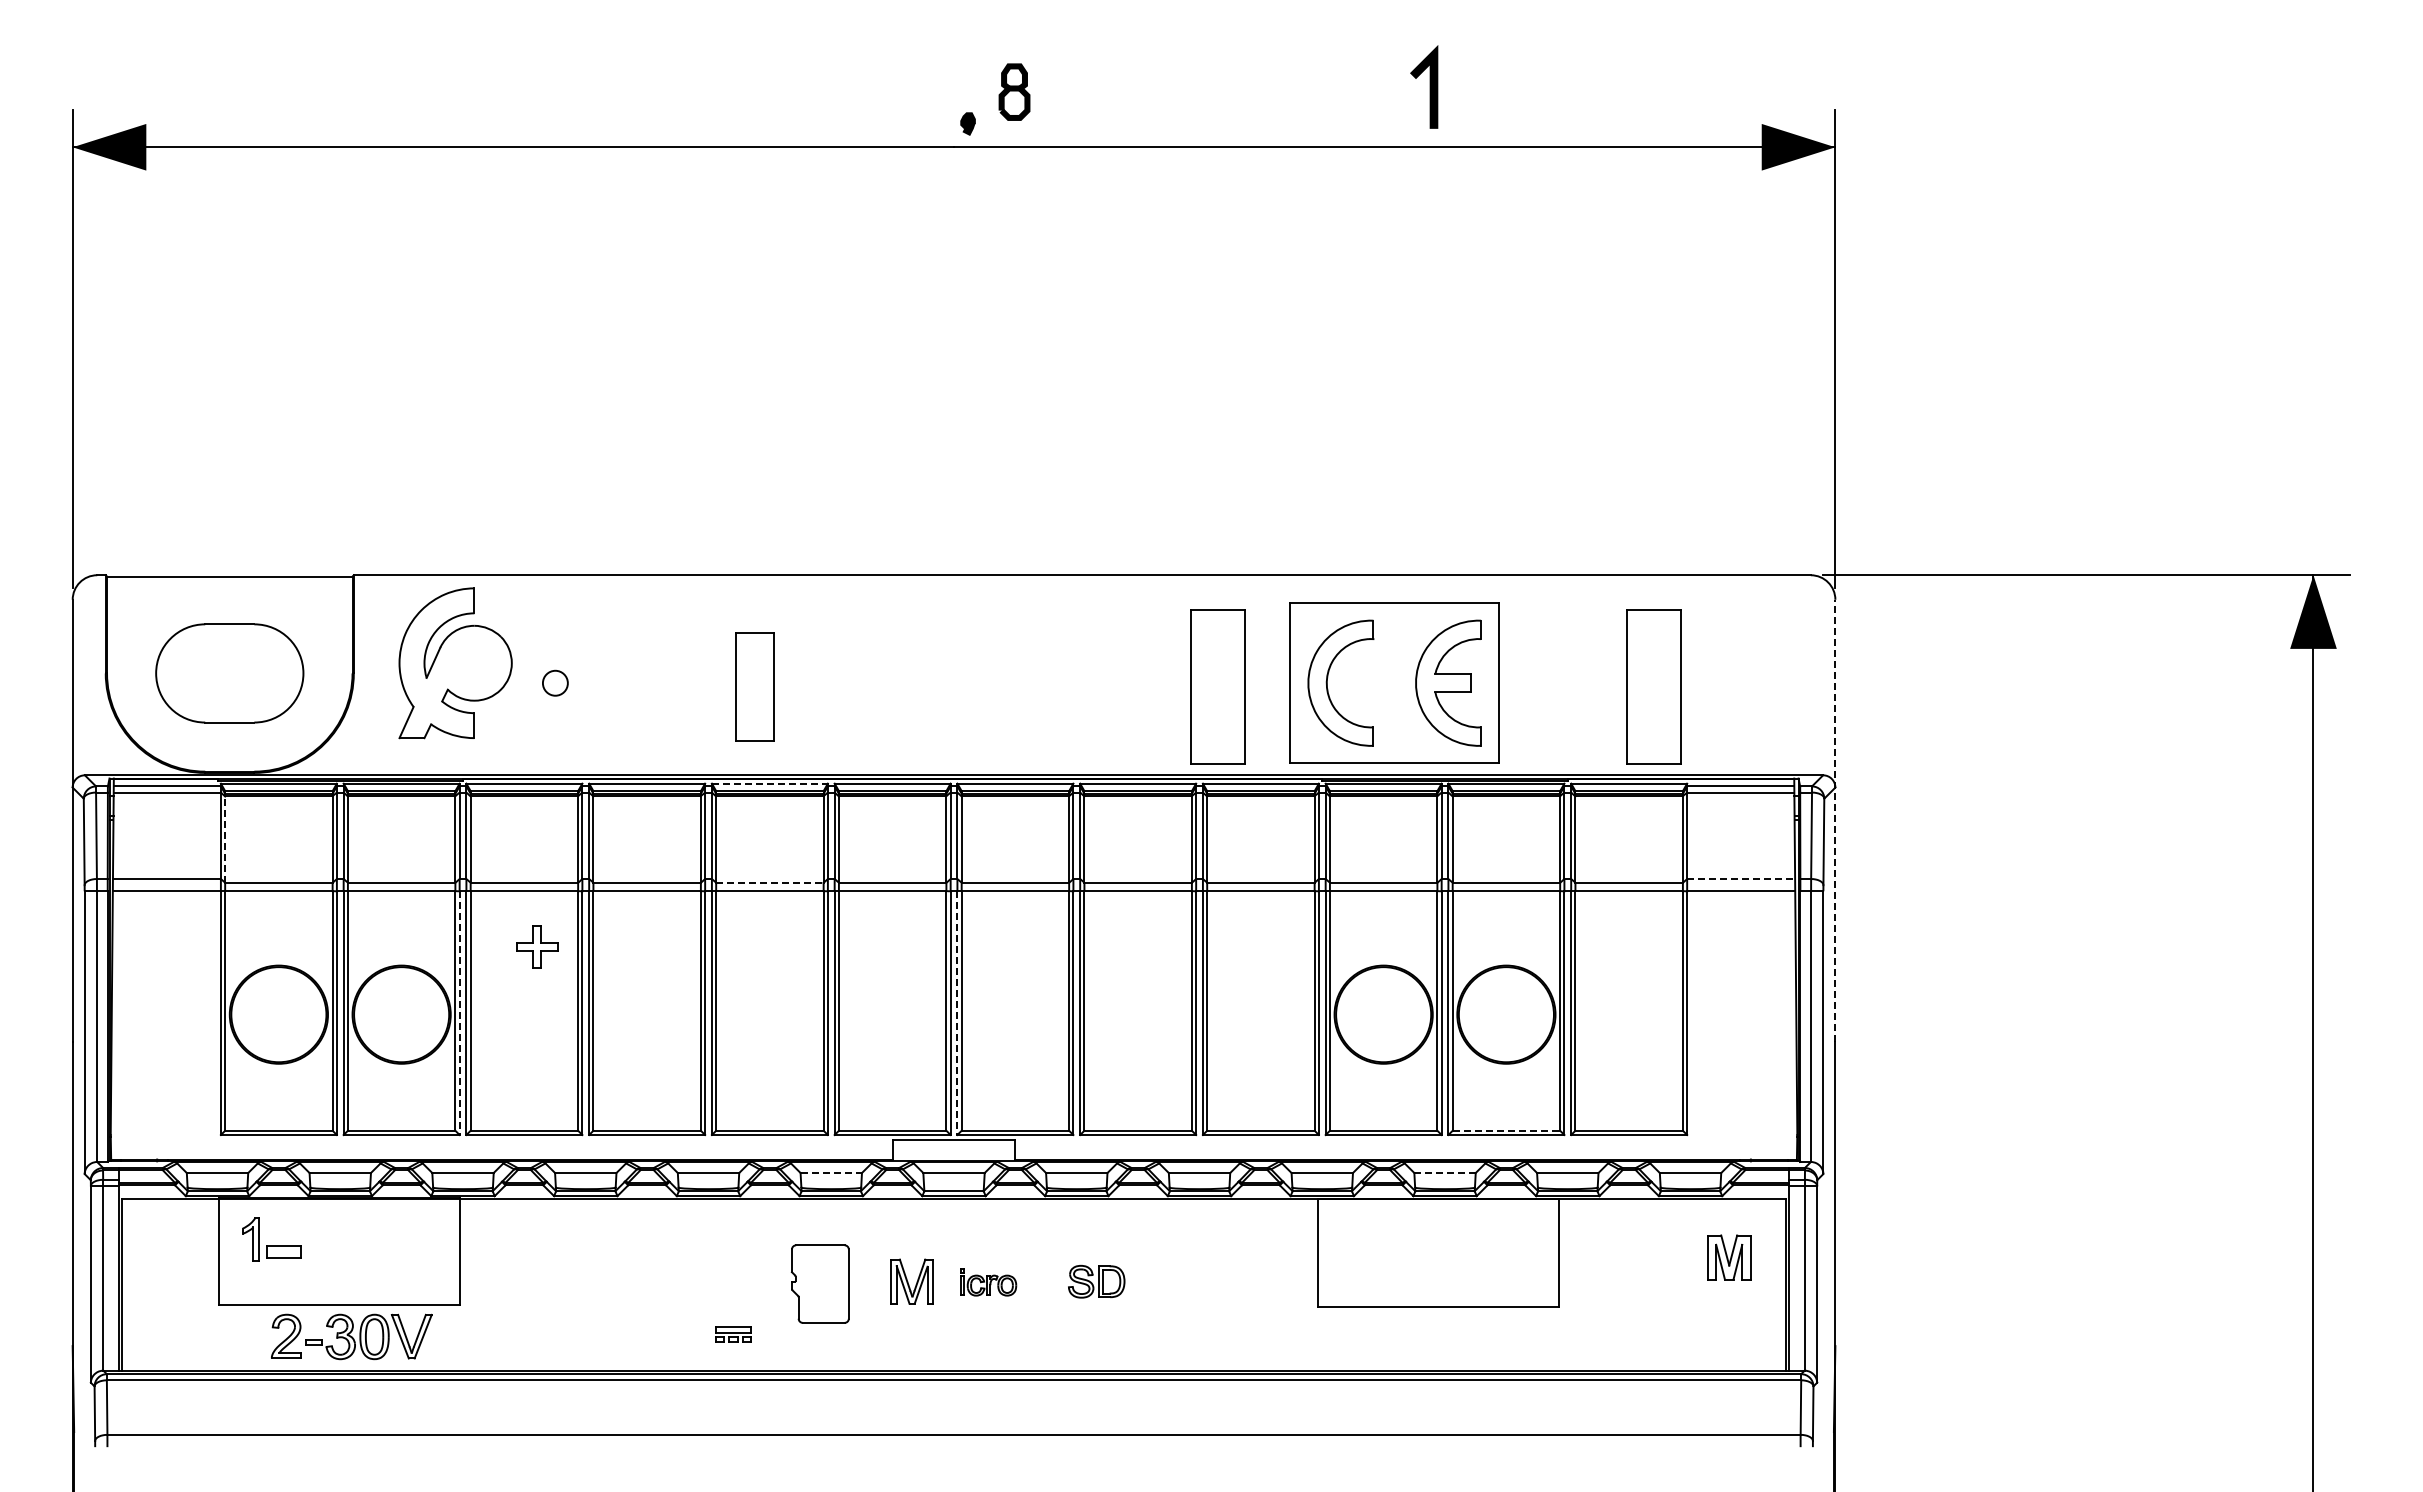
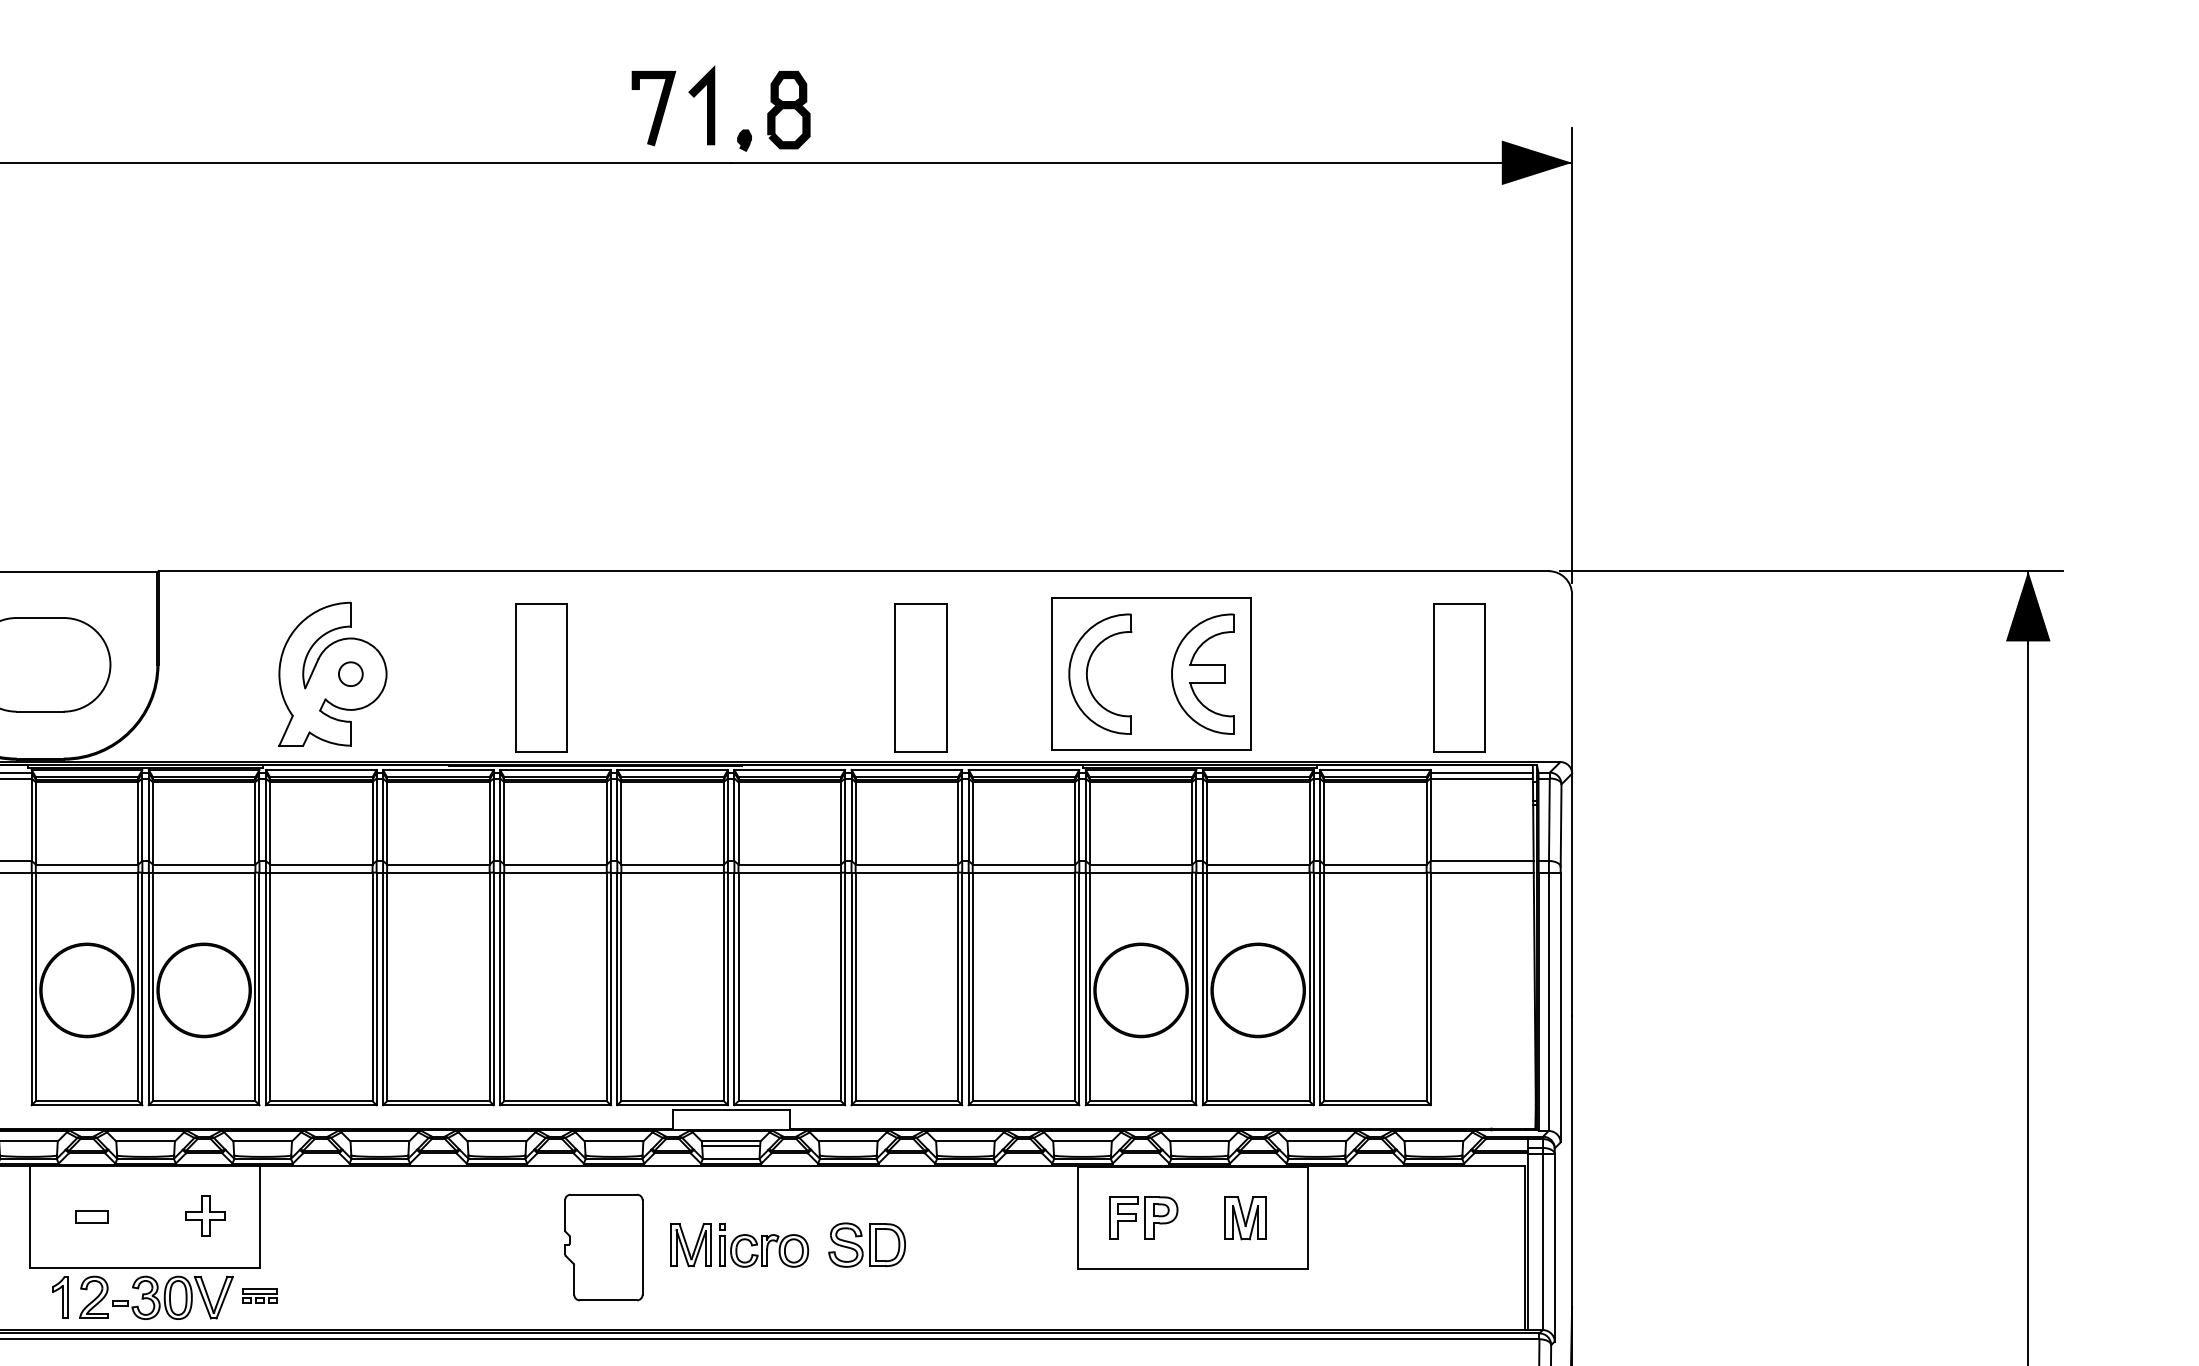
line: (1429, 86) -> (706, 104), moved
line: (875, 92) -> (656, 110), added
part: (1014, 92) -> (788, 110), size x1.43
part: (455, 663) -> (332, 674), moved
part: (754, 686) -> (540, 677), size x1.43
part: (1217, 686) -> (920, 677), moved
part: (1653, 686) -> (1459, 677), moved
line: (769, 783) -> (555, 769), dashed -> solid
line: (1835, 820) -> (1572, 805), dashed -> solid
line: (225, 837) -> (36, 821), dashed -> solid
line: (1741, 879) -> (1482, 861), dashed -> solid
line: (769, 882) -> (555, 864), dashed -> solid
part: (537, 946) -> (205, 1215), moved
line: (459, 1013) -> (259, 989), dashed -> solid
line: (957, 1013) -> (734, 989), dashed -> solid
line: (1506, 1130) -> (1258, 1100), dashed -> solid
line: (831, 1173) -> (614, 1141), dashed -> solid
line: (1445, 1173) -> (1200, 1141), dashed -> solid
line: (953, 1177) -> (730, 1145), added
part: (250, 1239) -> (59, 1297), moved
part: (1386, 1253) -> (1143, 1218), added
part: (1729, 1257) -> (1245, 1218), moved
part: (1096, 1281) -> (867, 1244), size x1.43
part: (988, 1282) -> (764, 1245), size x1.67
part: (819, 1283) -> (602, 1246), size x1.43
part: (733, 1334) -> (260, 1295), moved

